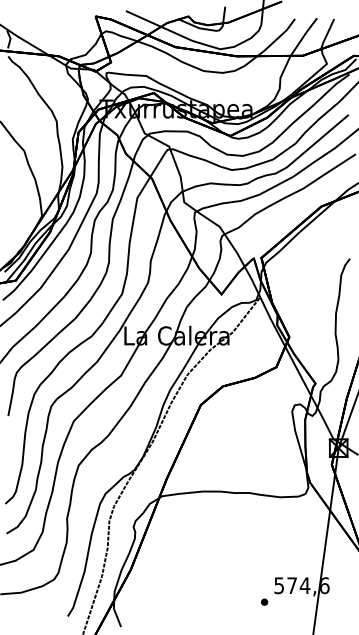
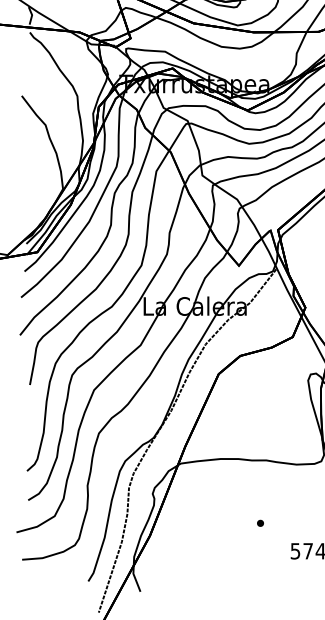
part: (264, 601) -> (260, 522), moved

